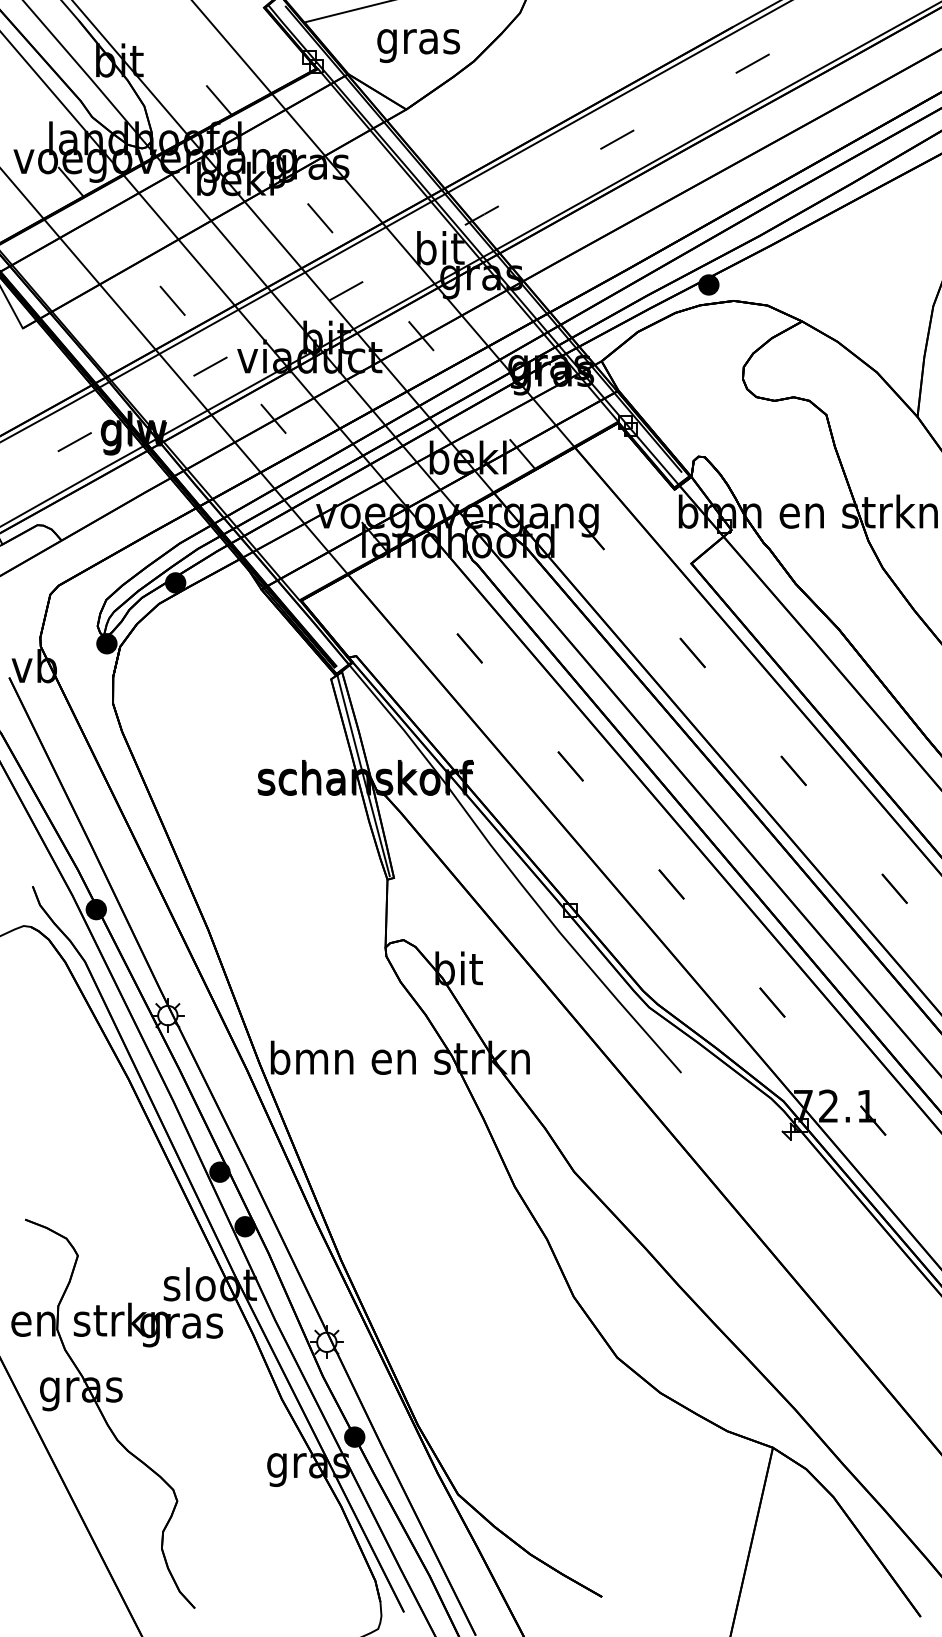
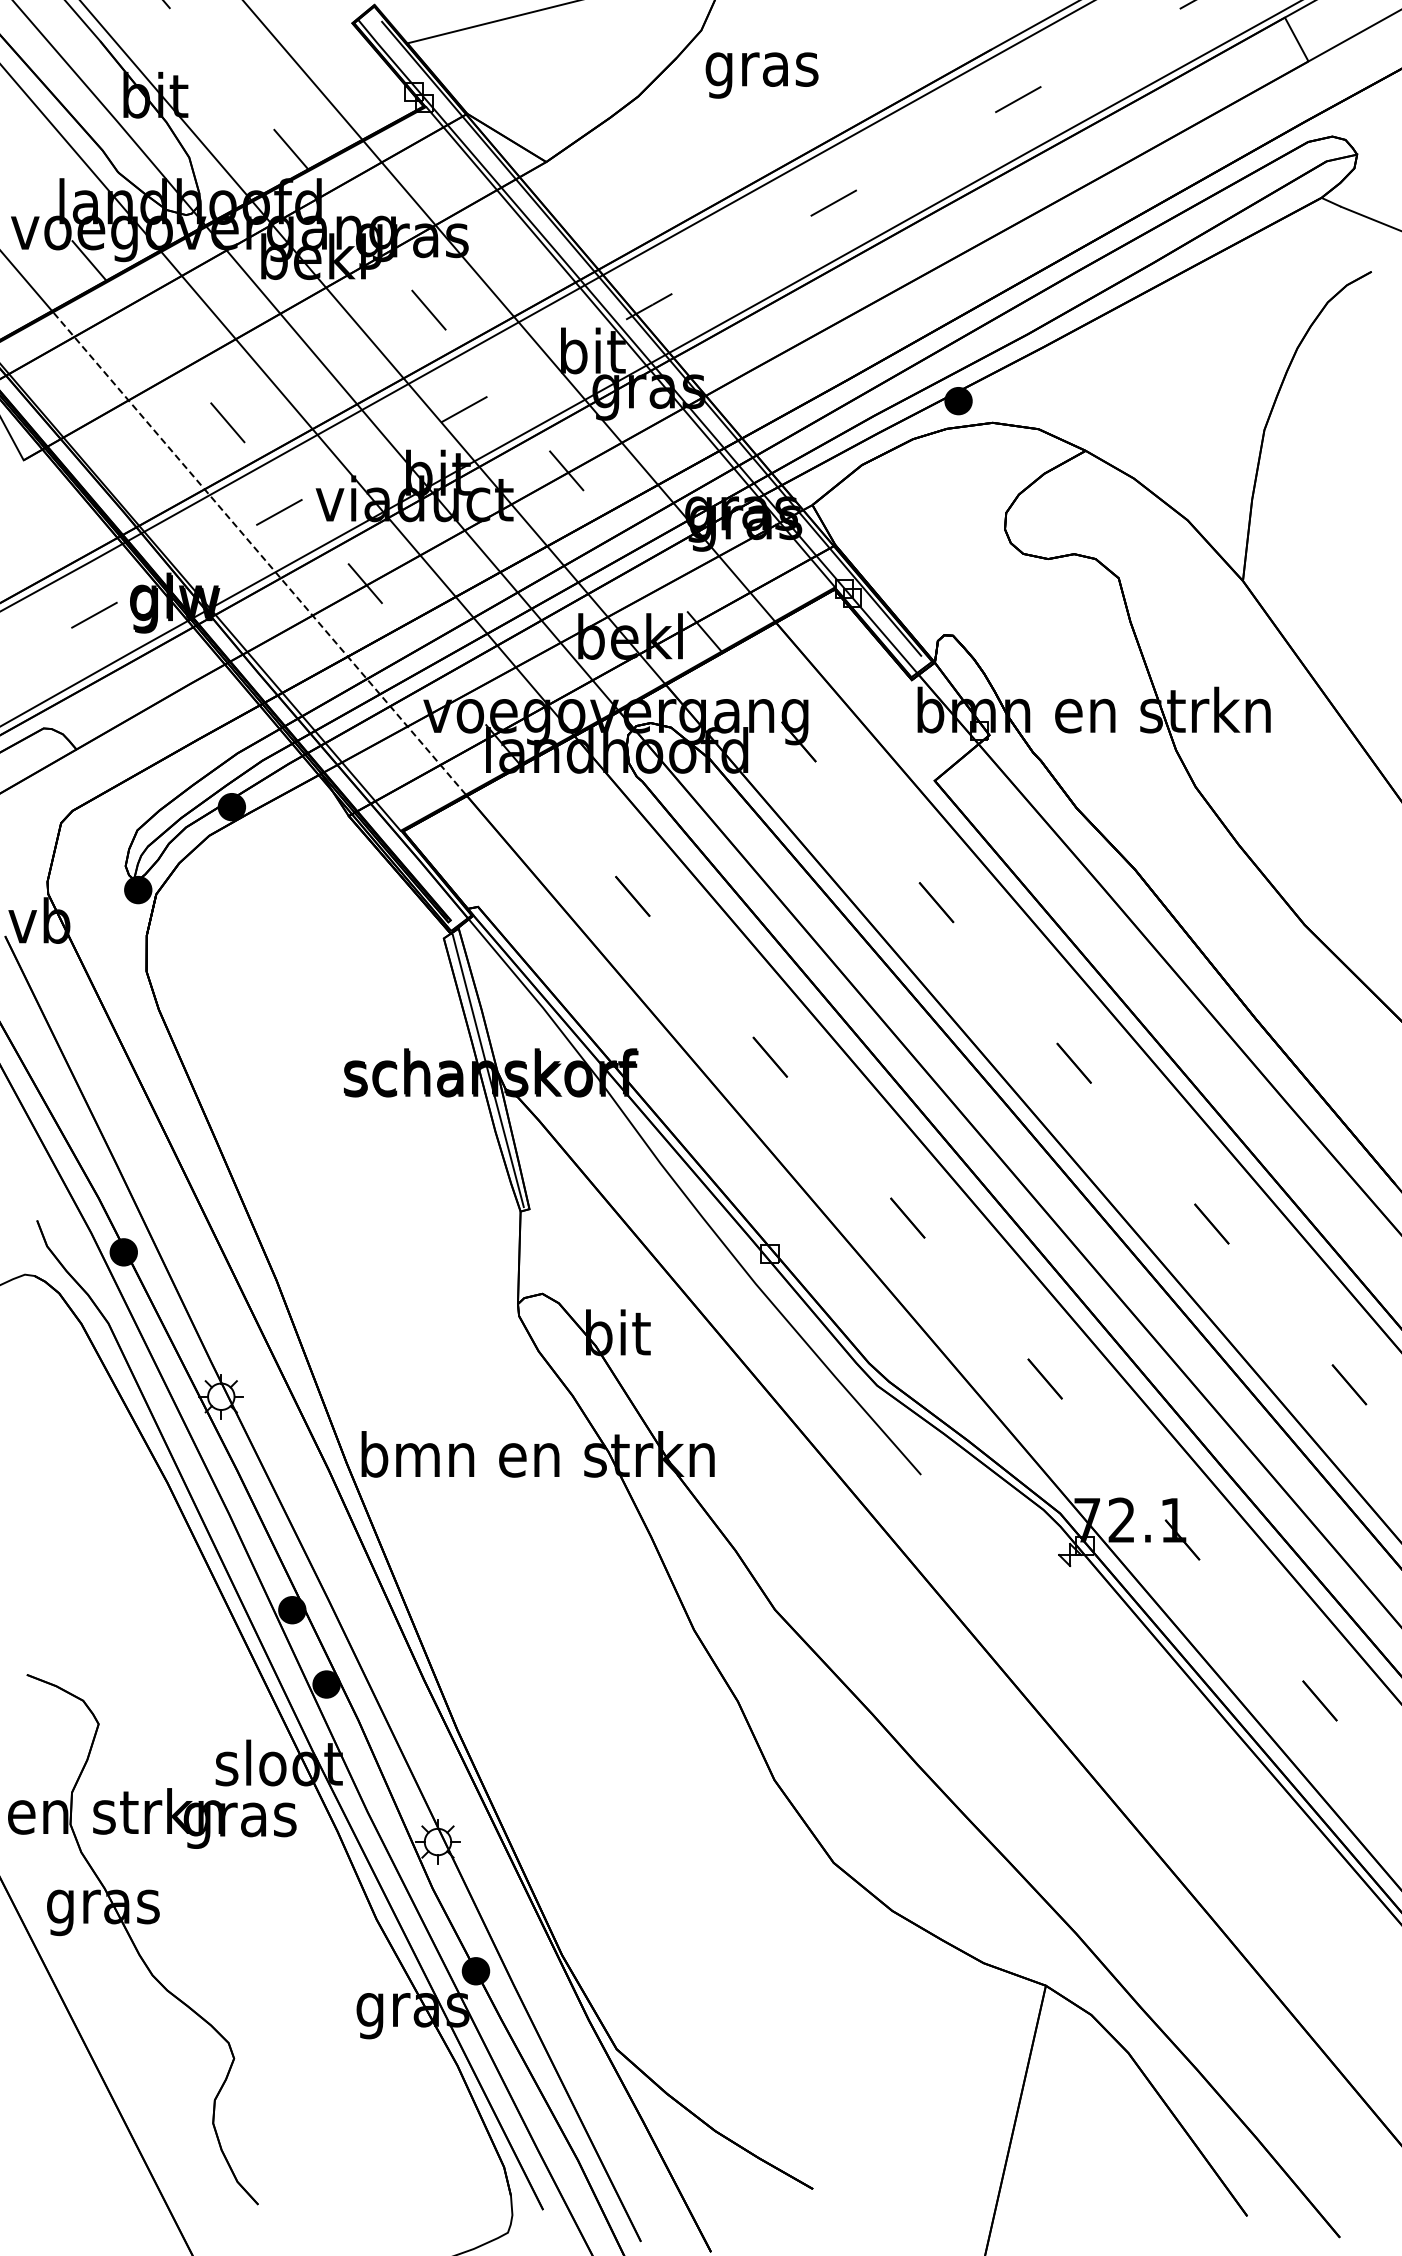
text: (418, 46) -> (761, 75), moved
line: (195, 396) -> (259, 553), solid -> dashed

